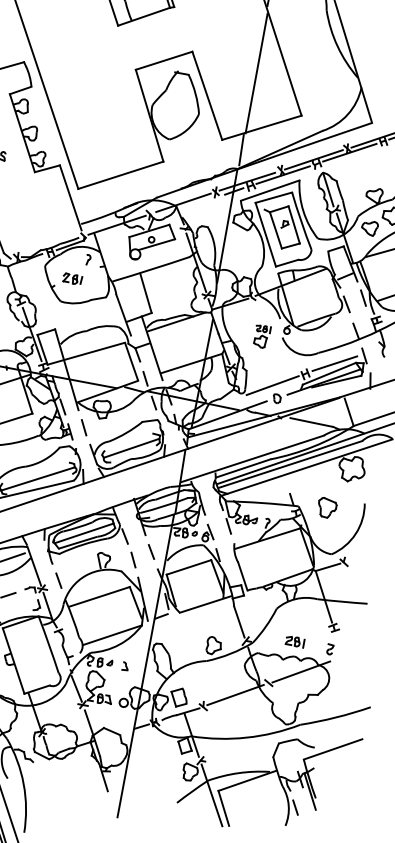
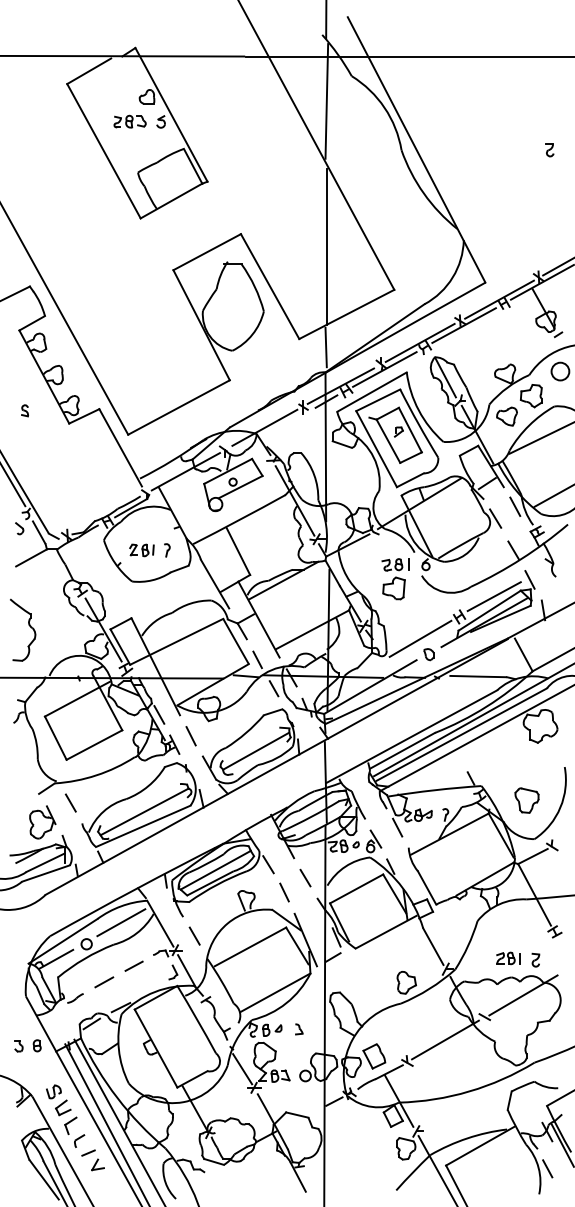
part: (88, 260) -> (167, 550), moved
part: (261, 336) -> (395, 579), size x1.43
part: (326, 507) -> (526, 800), moved
part: (330, 648) -> (535, 959), moved

